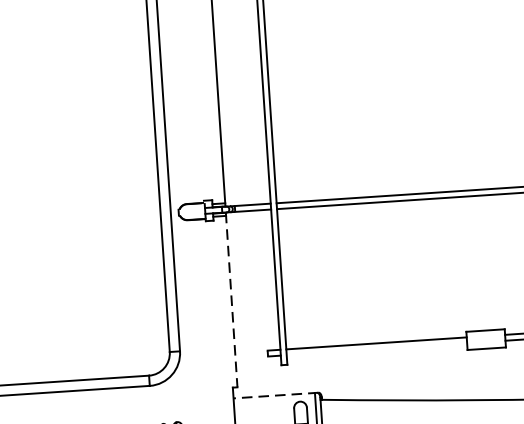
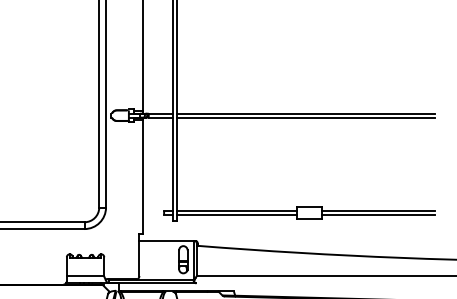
line: (231, 301) -> (142, 176), dashed -> solid
line: (376, 348) -> (236, 214), added
line: (275, 396) -> (167, 241), dashed -> solid

